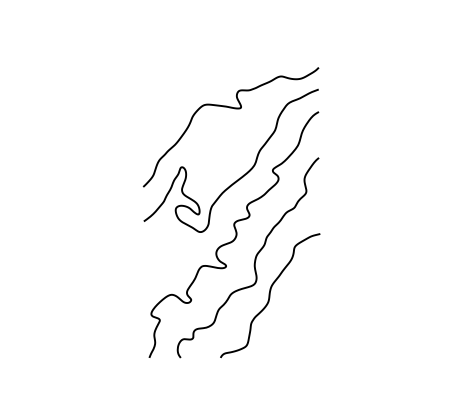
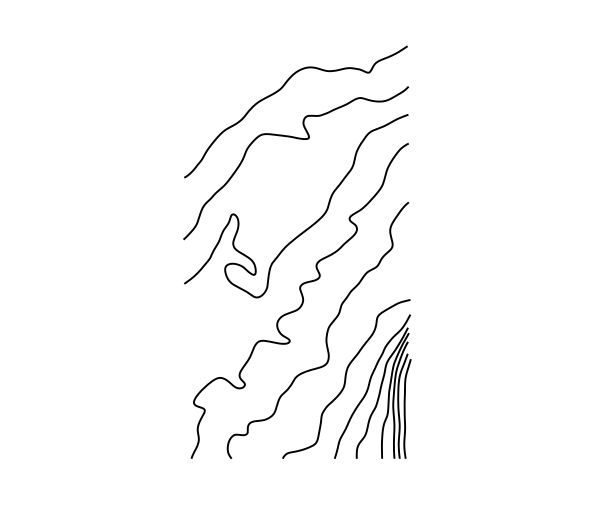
curve: (218, 71) -> (279, 91), added
part: (290, 301) -> (372, 386), added

